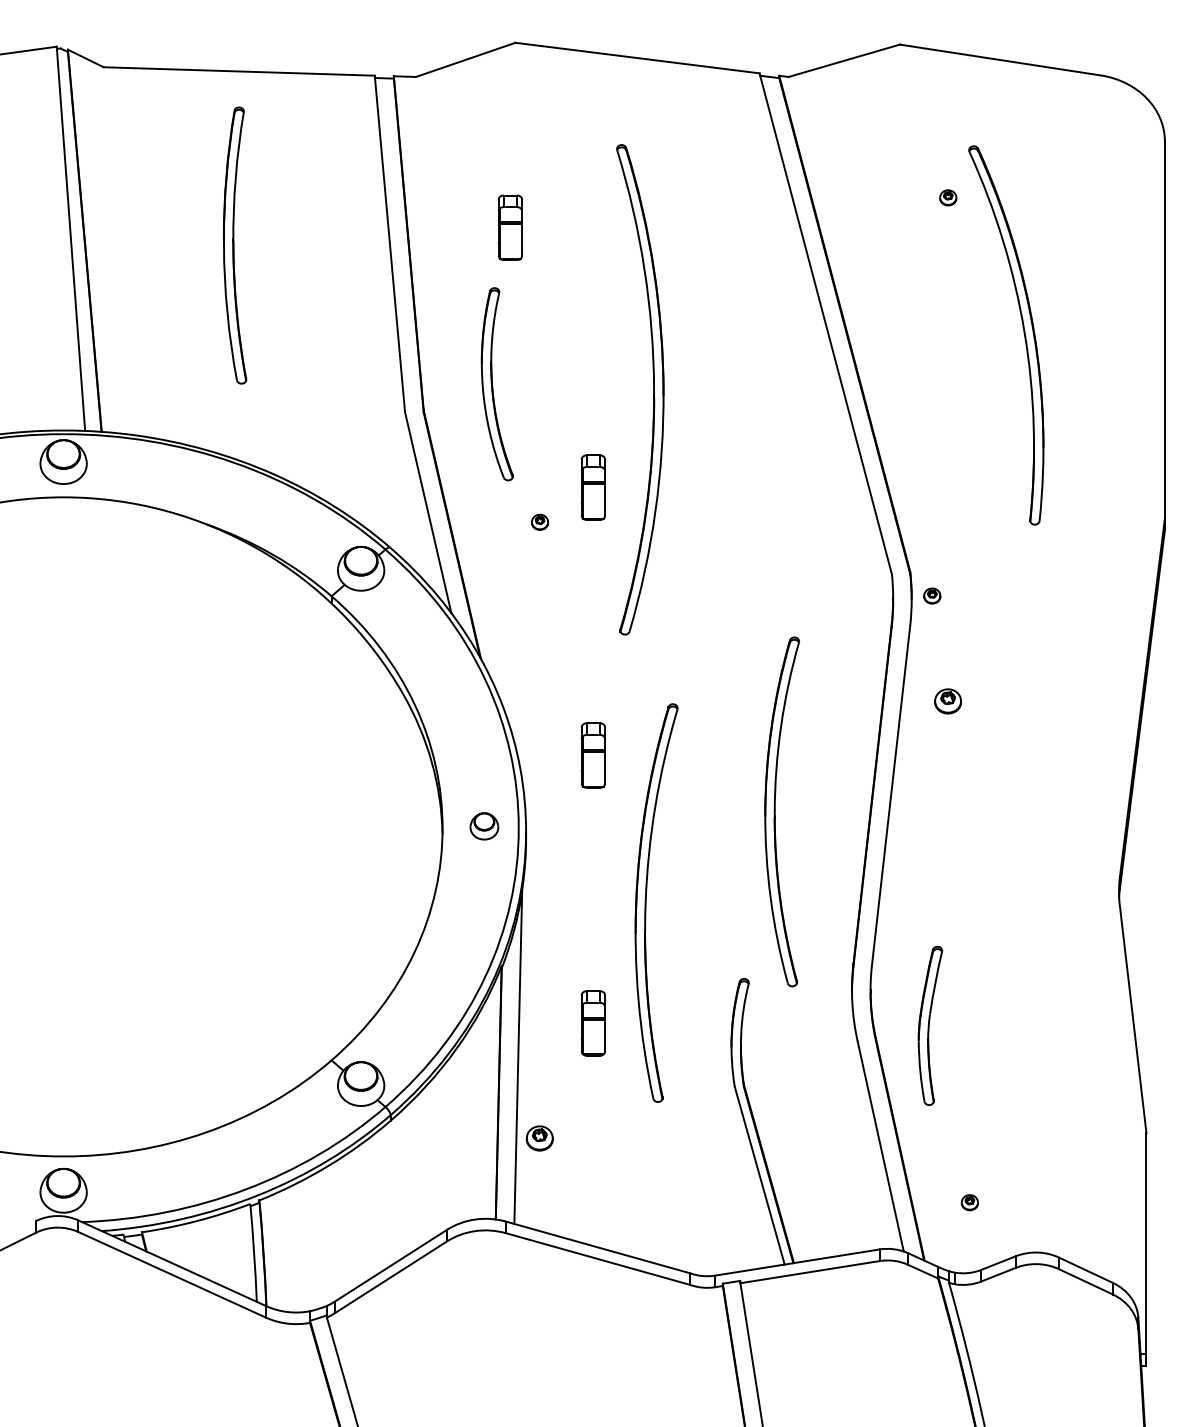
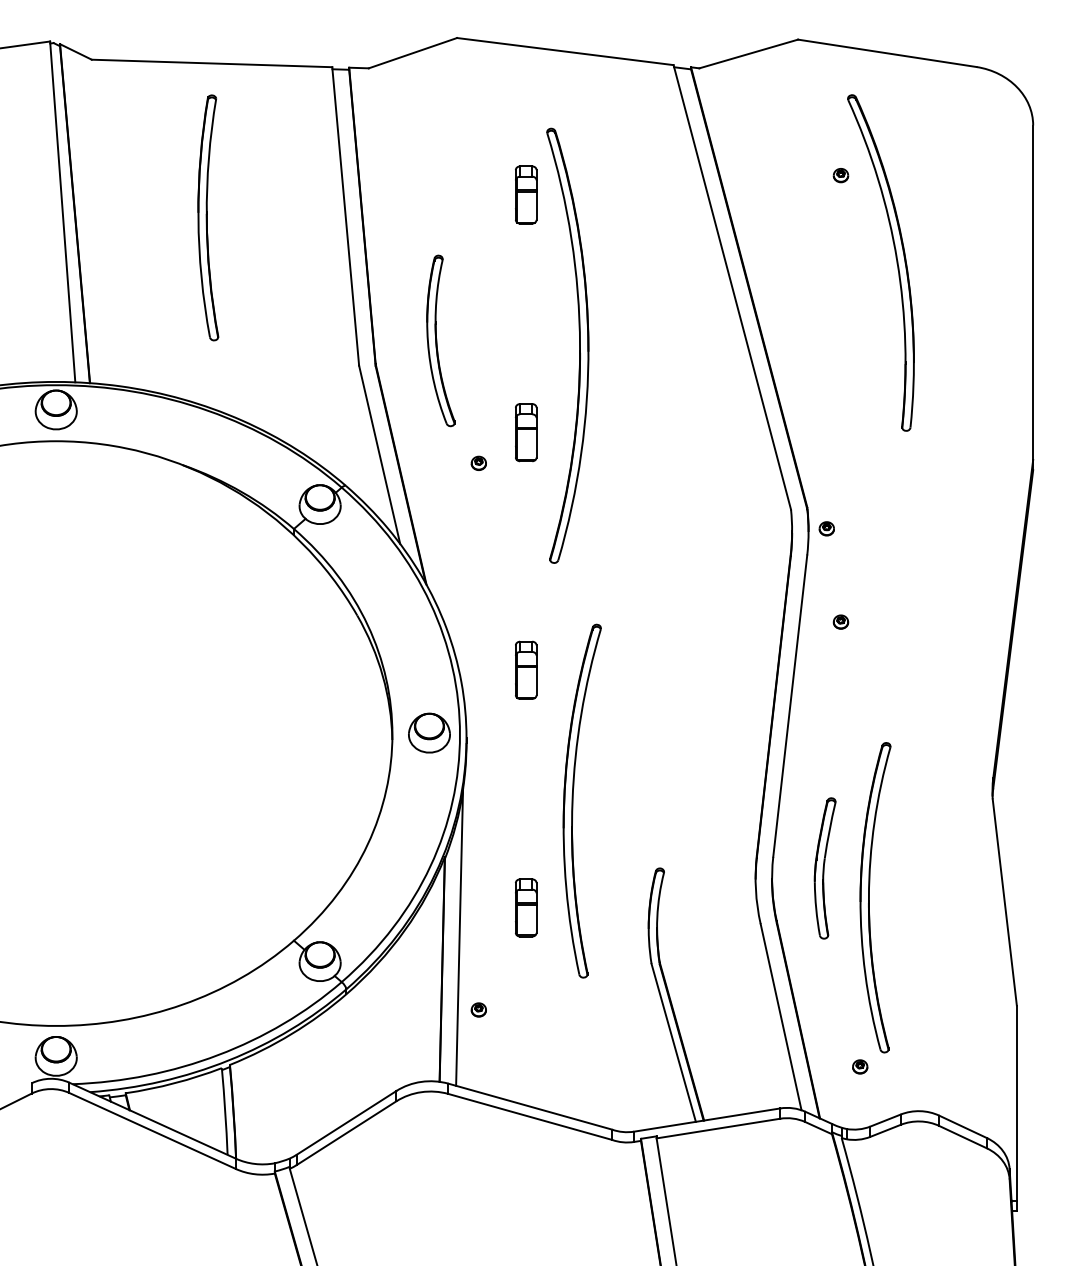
part: (509, 227) -> (525, 194), moved
part: (1023, 333) -> (896, 261), moved
part: (948, 700) -> (841, 621), size x0.62
part: (775, 811) -> (869, 897), moved
part: (484, 826) -> (429, 733), size x1.67
part: (930, 1025) -> (825, 868), moved
part: (540, 1138) -> (479, 1010), size x0.62

